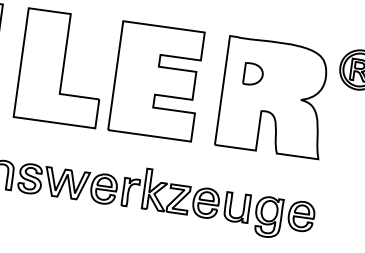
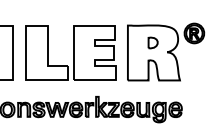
part: (252, 73) -> (152, 42), moved

